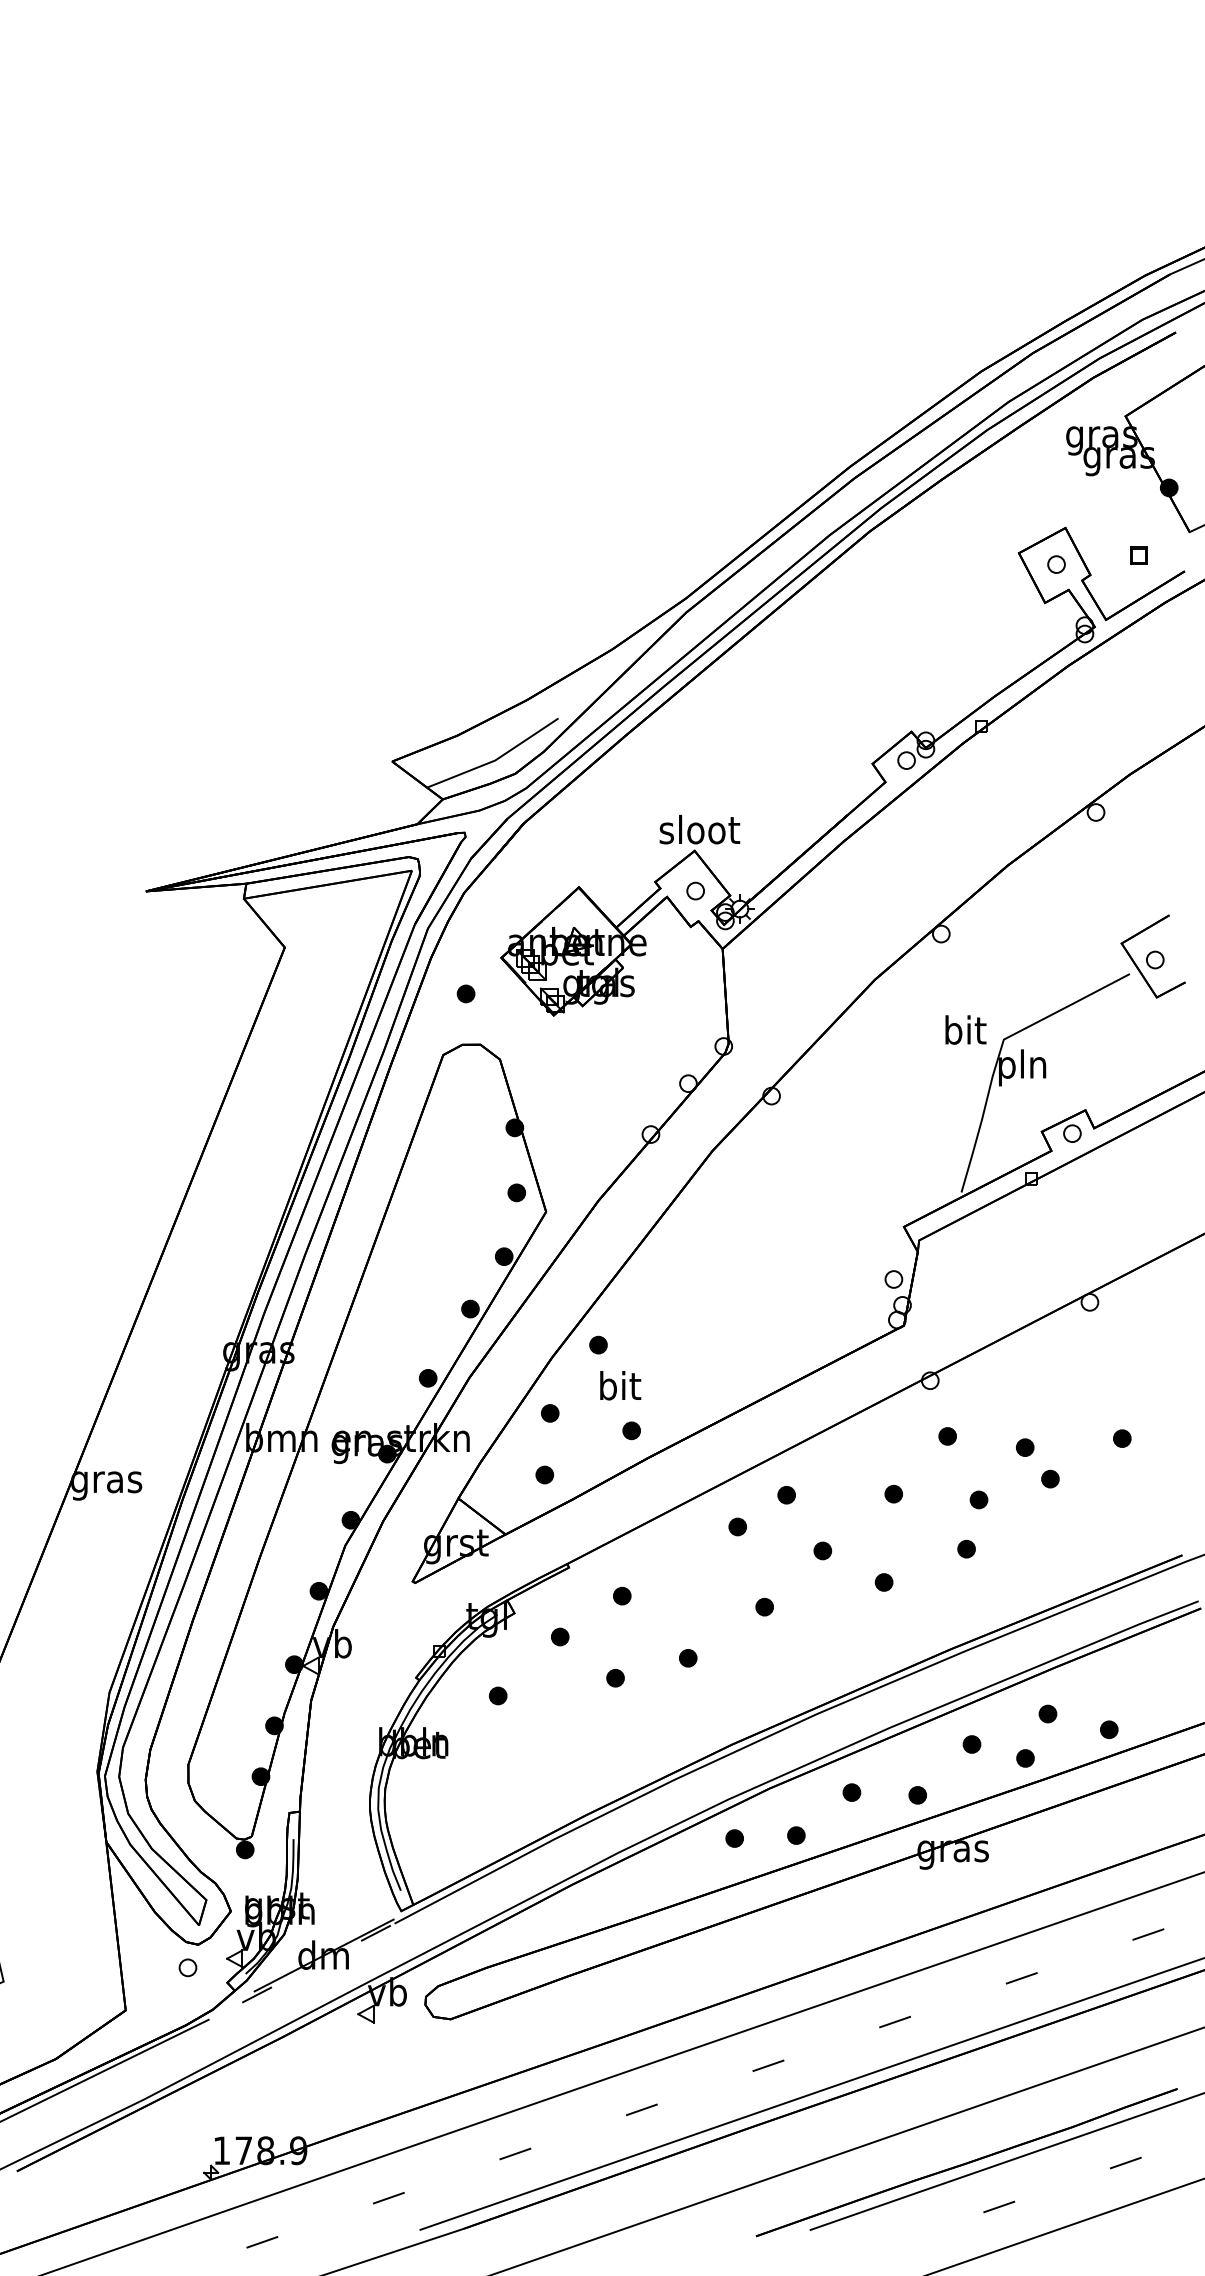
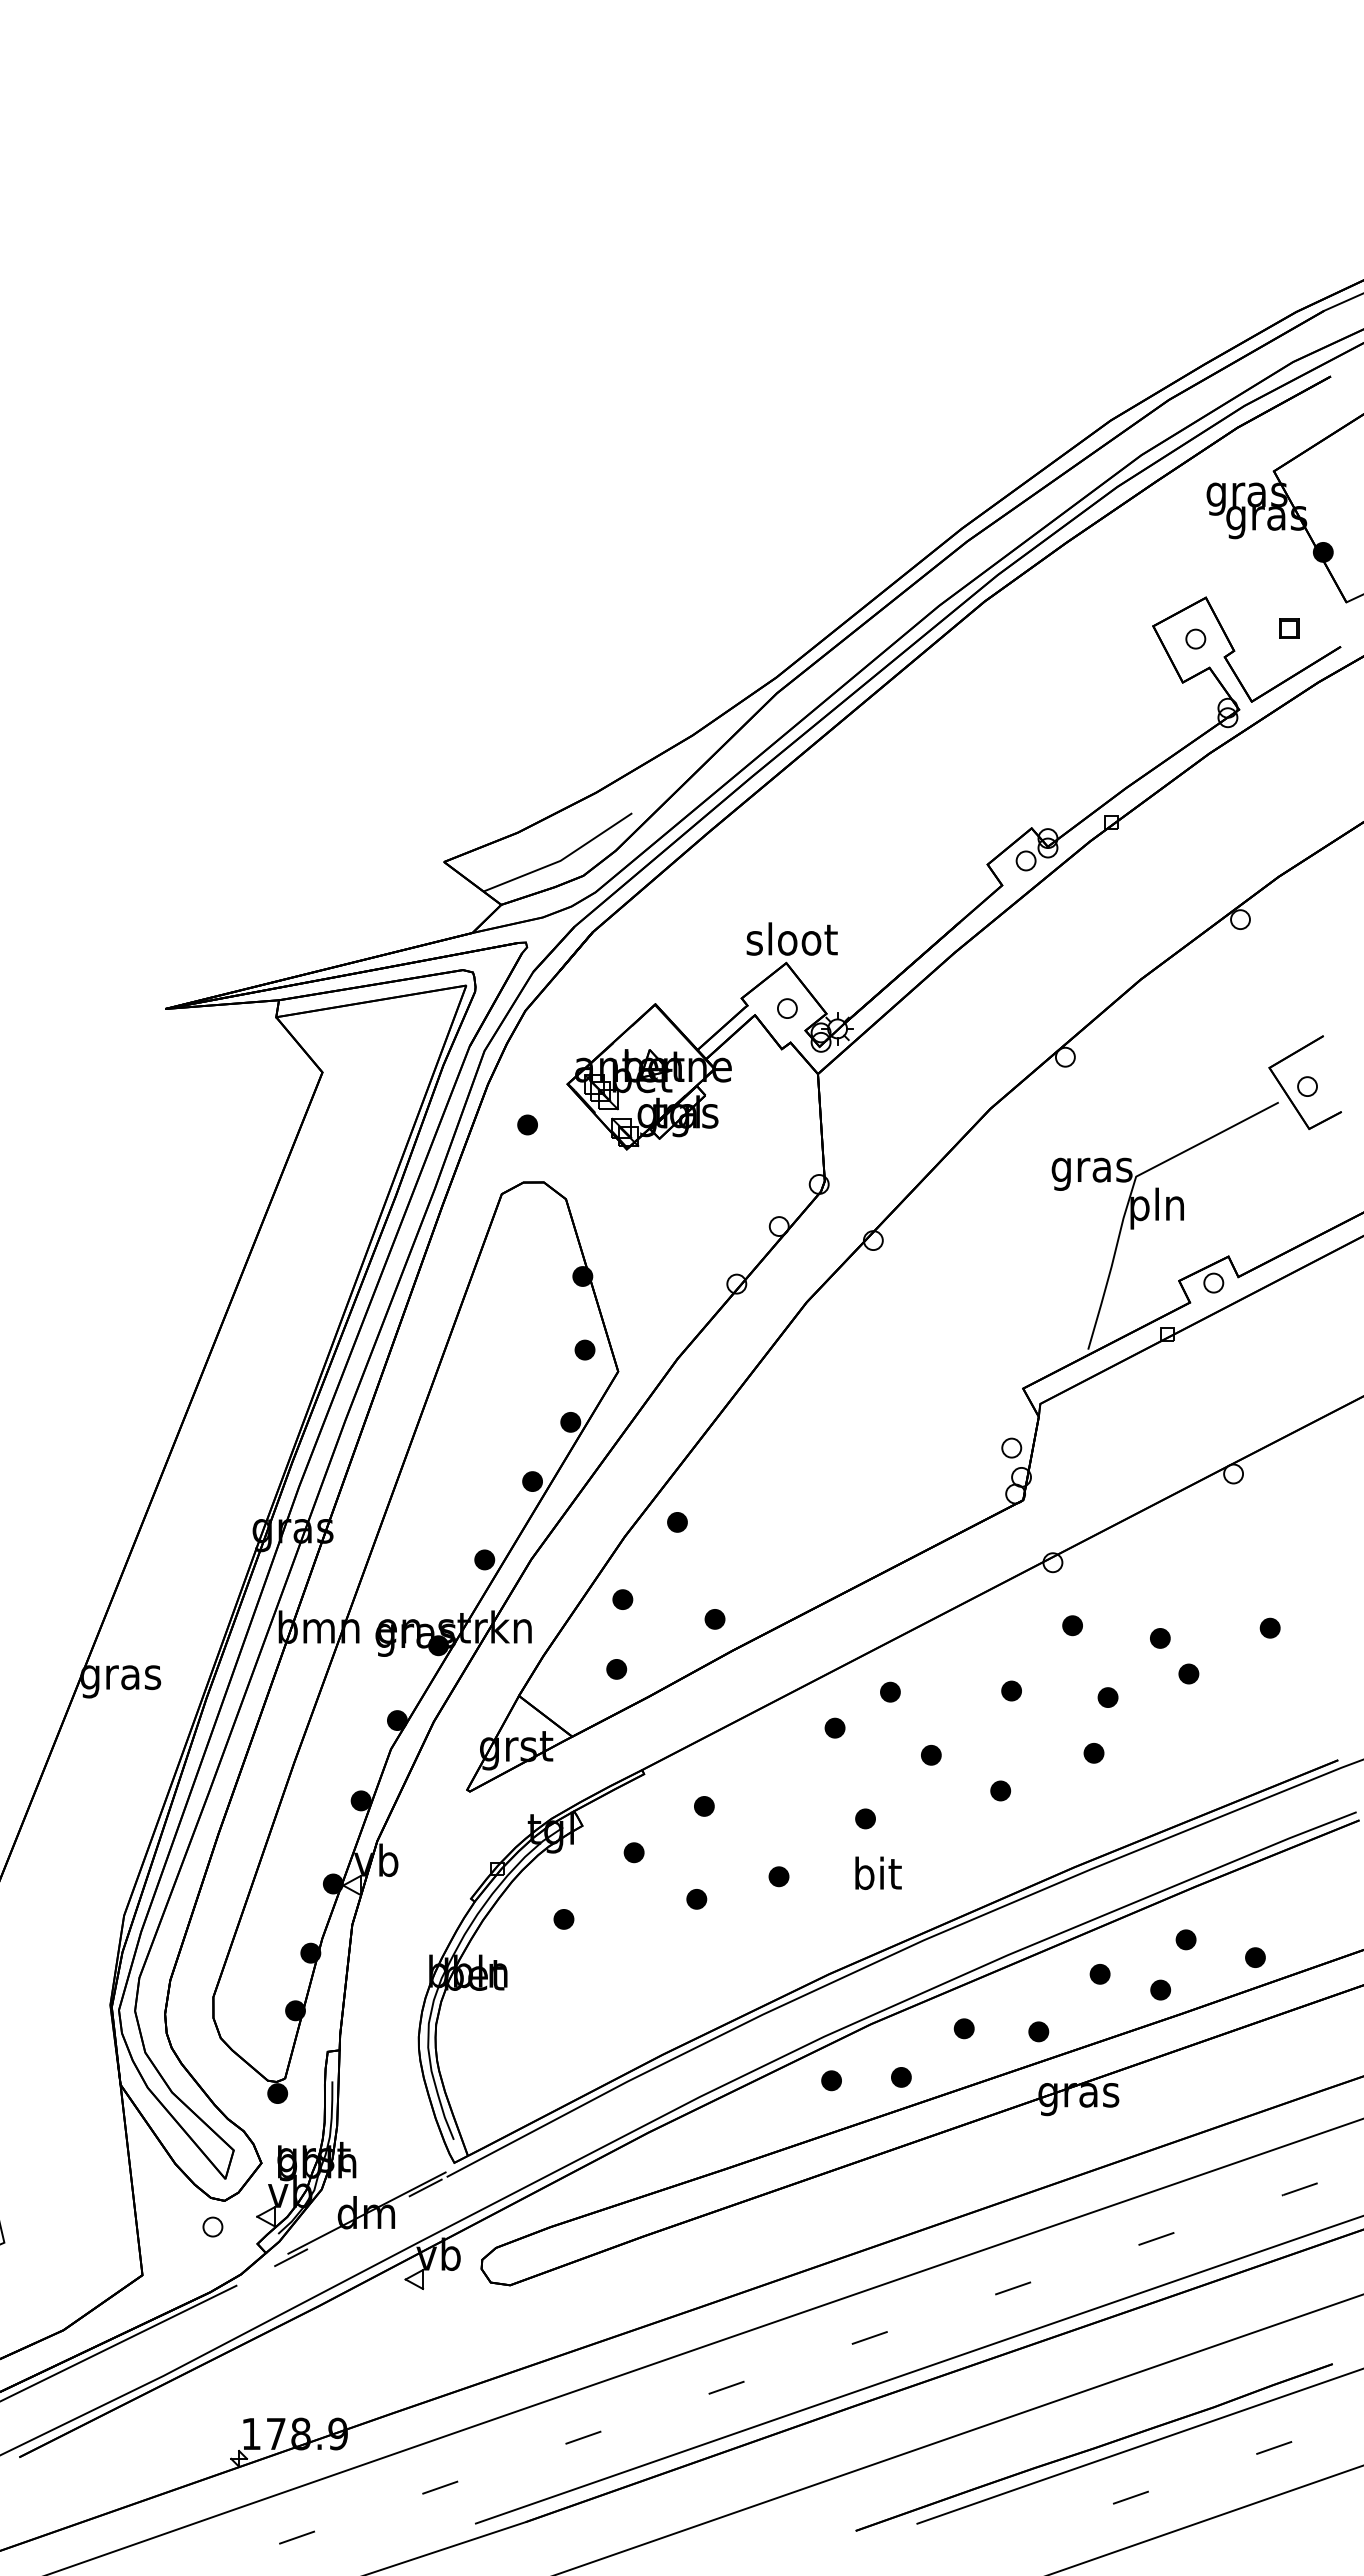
text: (964, 1033) -> (1091, 1169), bit -> gras
text: (620, 1384) -> (878, 1872), moved

